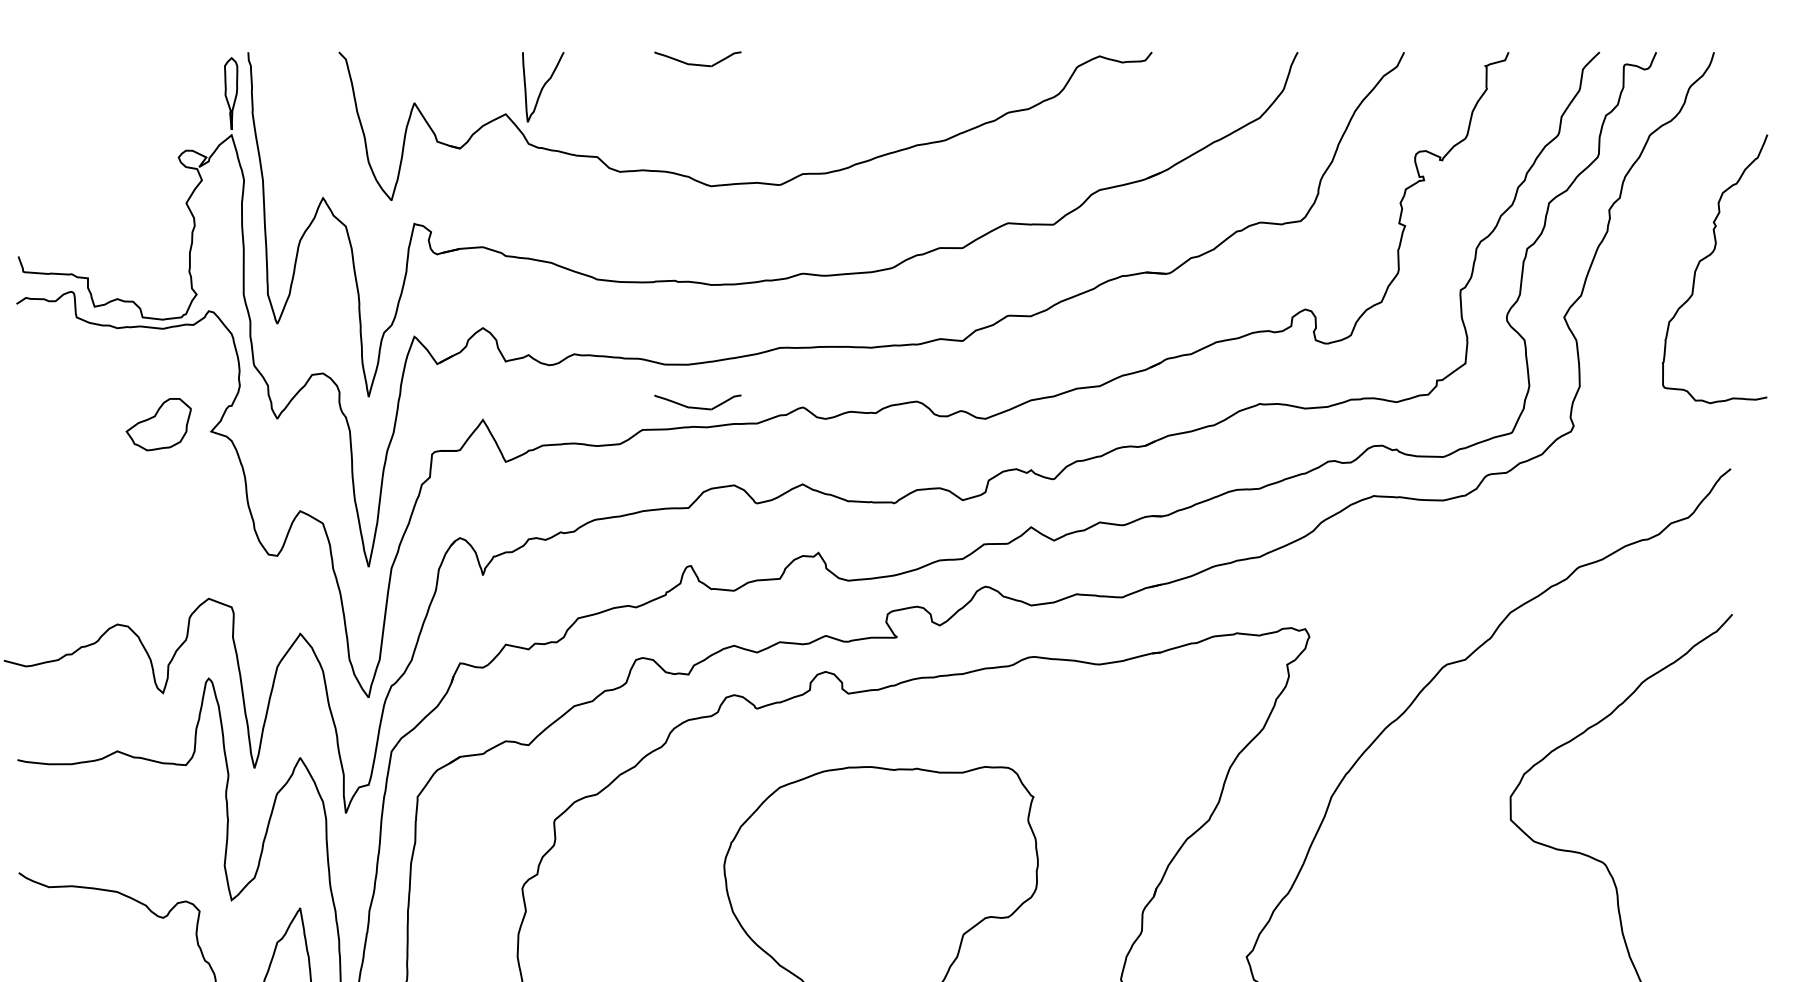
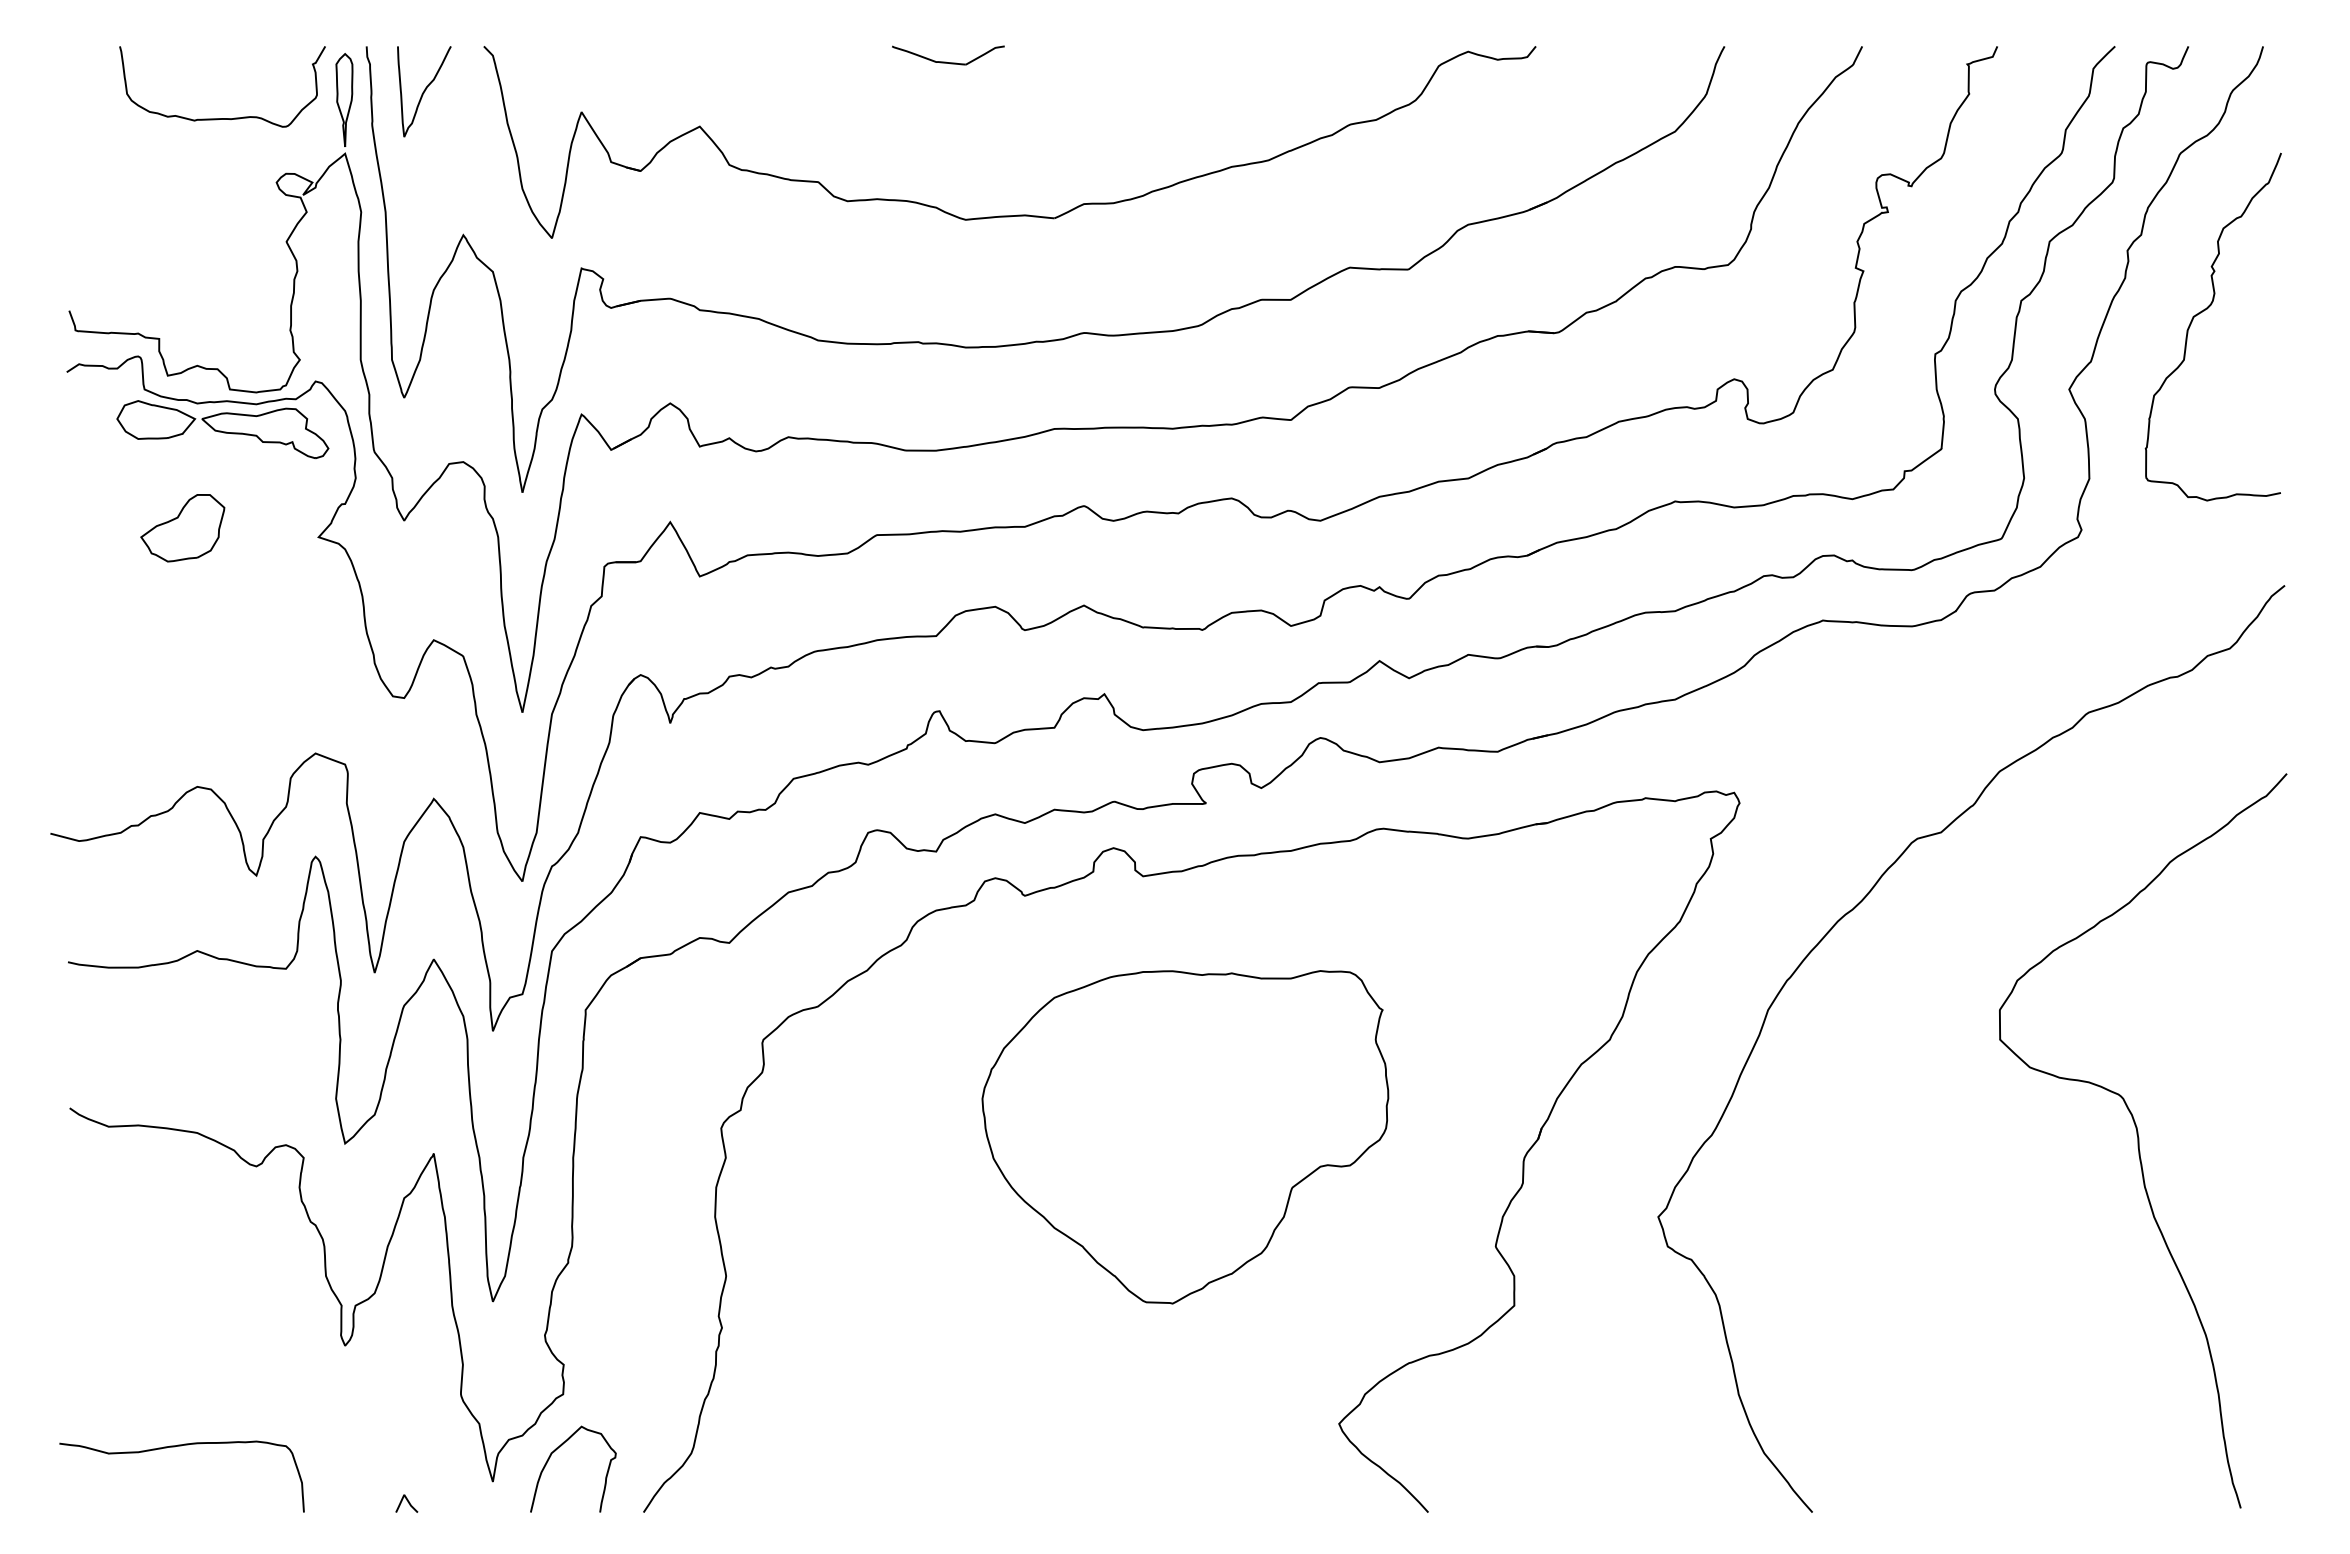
curve: (543, 87) -> (424, 91), moved
curve: (136, 107) -> (222, 118), added
curve: (1708, 257) -> (2204, 311), moved
part: (136, 348) -> (222, 429), added
part: (696, 407) -> (946, 505), removed
part: (158, 424) -> (182, 528), moved

